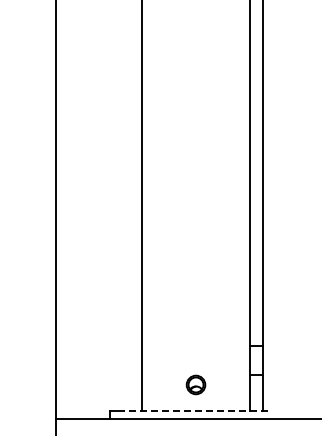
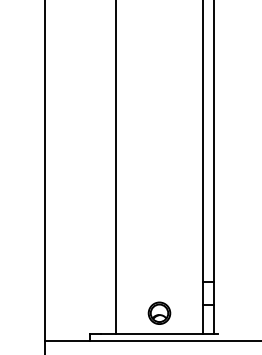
part: (195, 384) -> (159, 312), size x1.43
line: (196, 410) -> (159, 334), dashed -> solid

